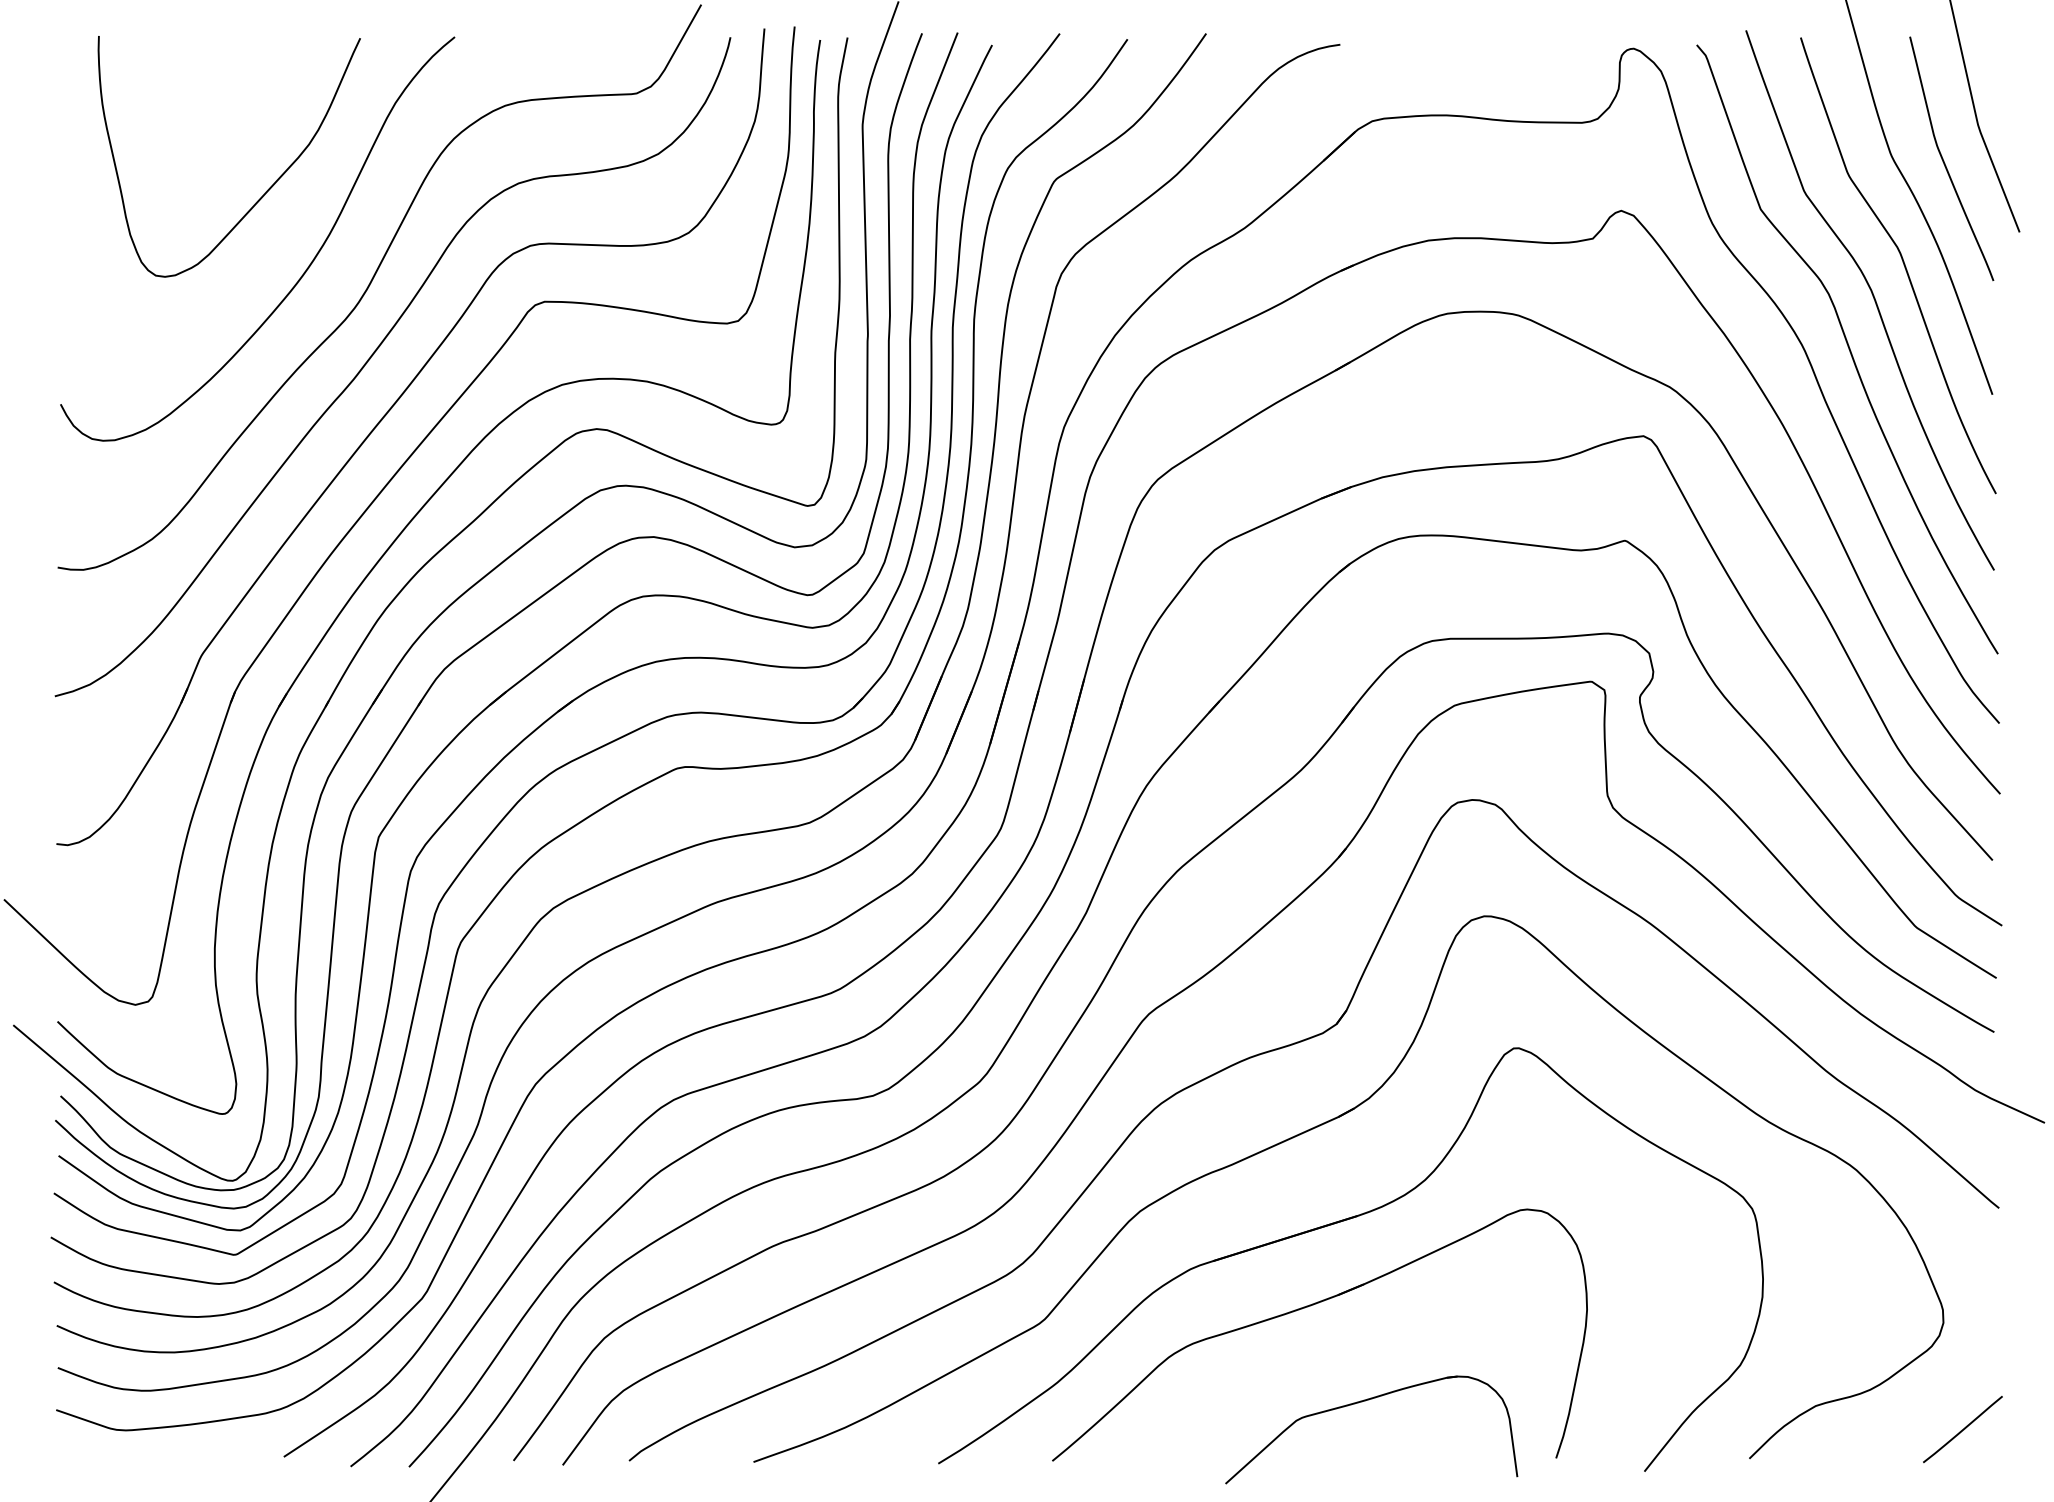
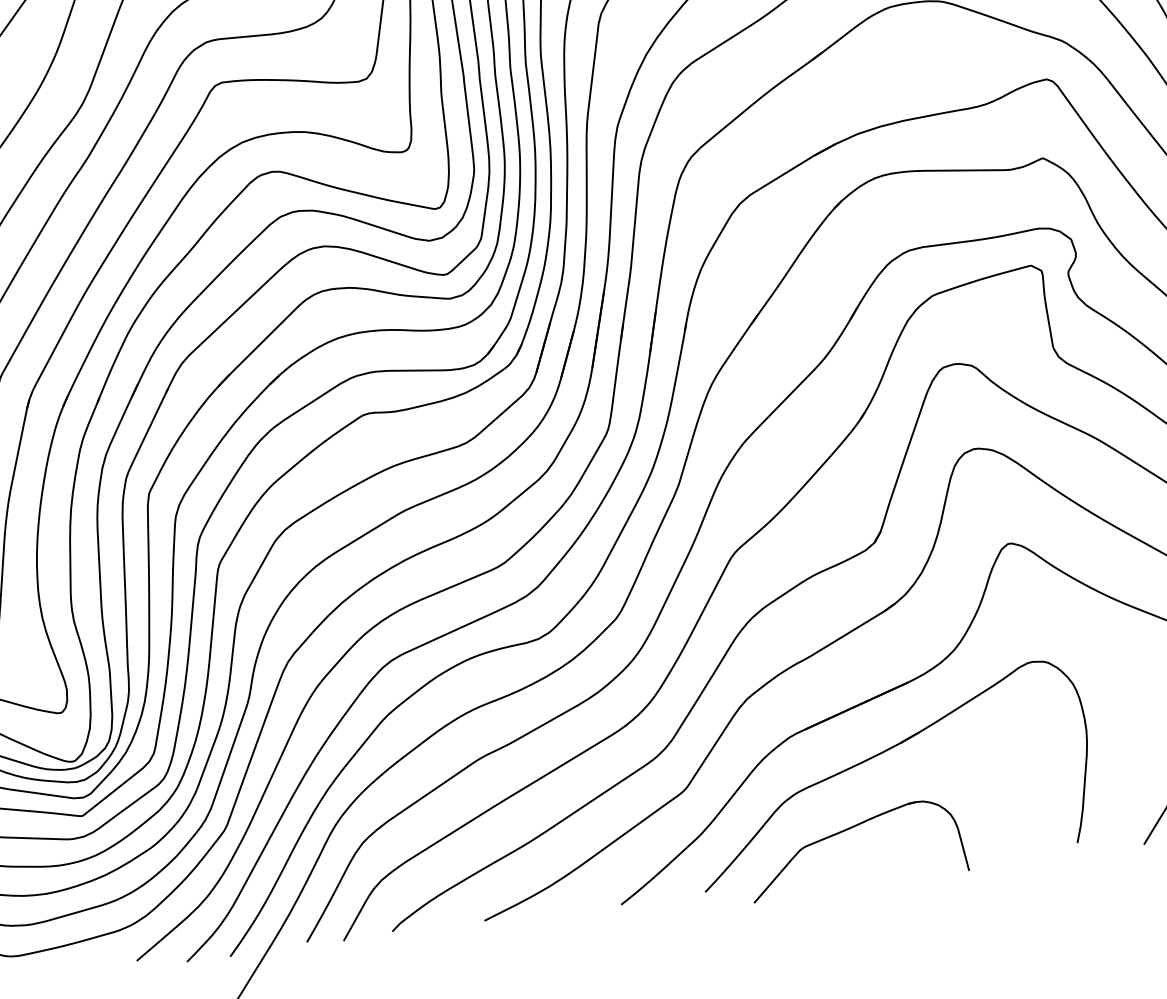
part: (1362, 1402) -> (847, 830), moved

